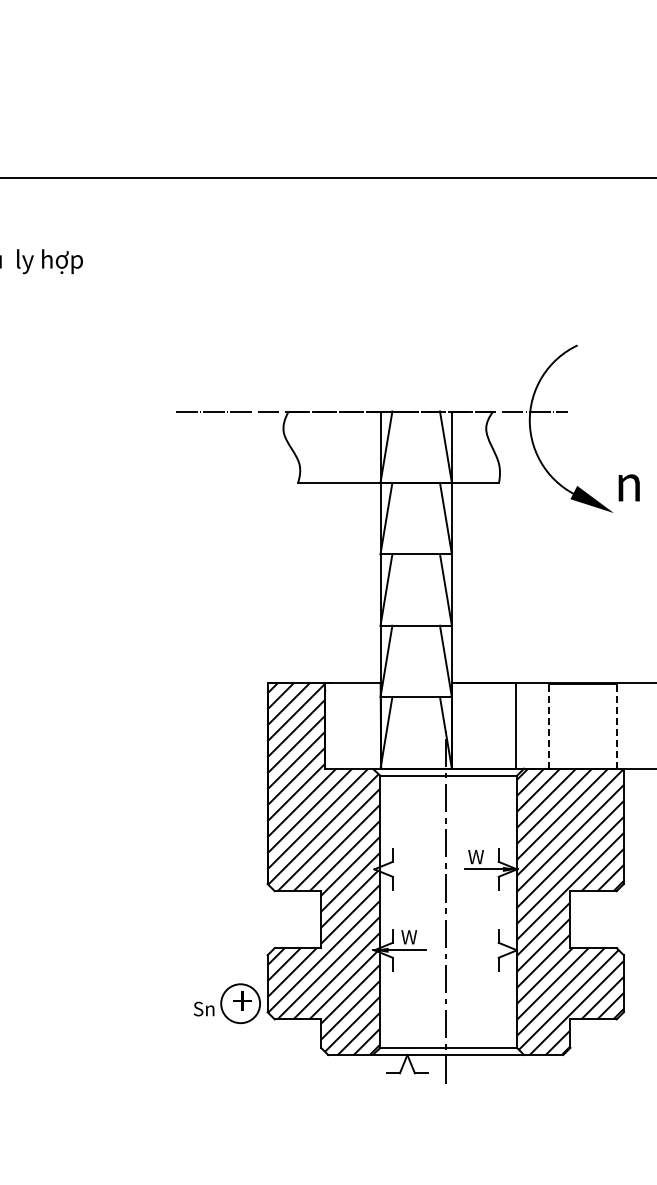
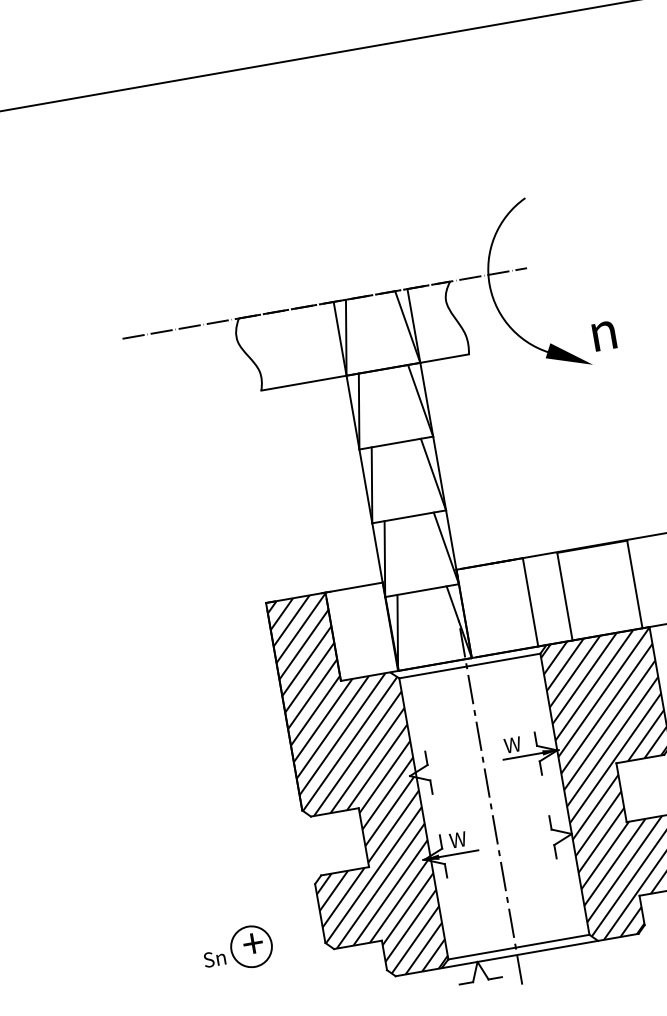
line: (549, 725) -> (564, 595), dashed -> solid
line: (617, 725) -> (635, 583), dashed -> solid
part: (226, 1003) -> (236, 949), moved

